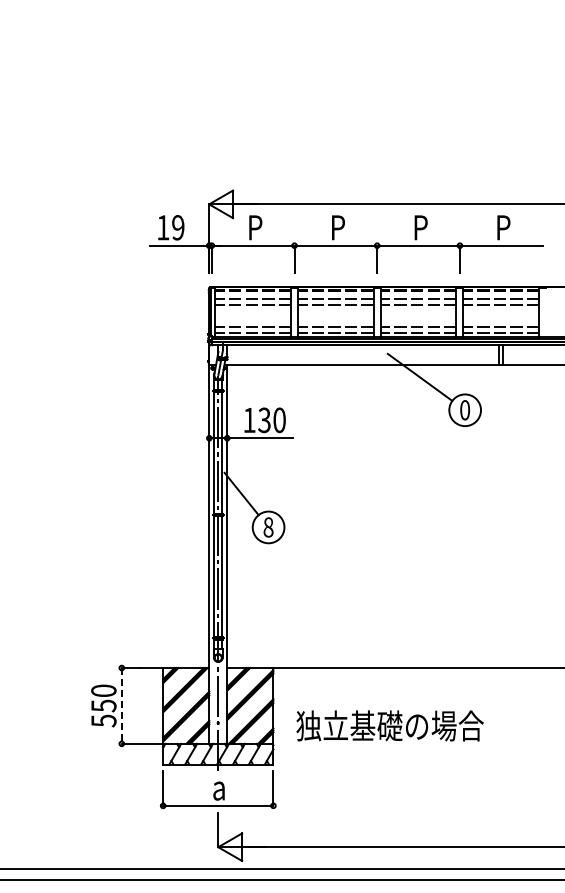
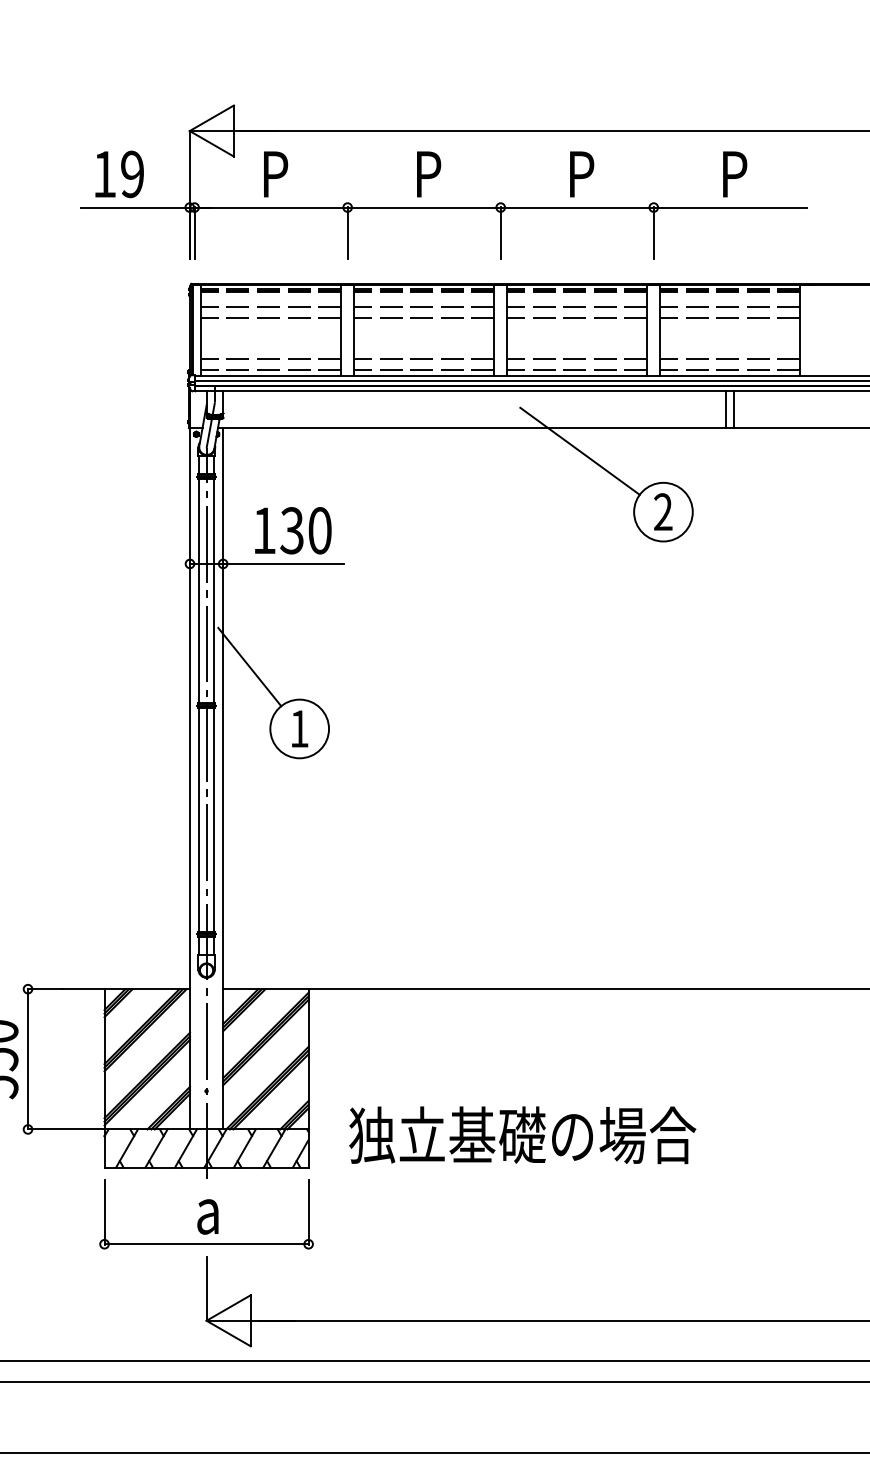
text: (465, 410) -> (664, 512), 0 -> 2
text: (268, 527) -> (299, 729), 8 -> 1
line: (121, 705) -> (27, 1058), dashed -> solid
text: (389, 725) -> (521, 1134), moved

